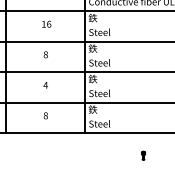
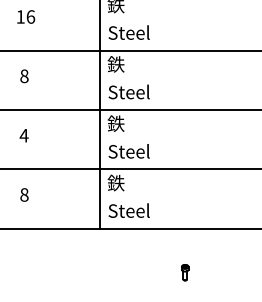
part: (143, 155) -> (185, 272), moved

